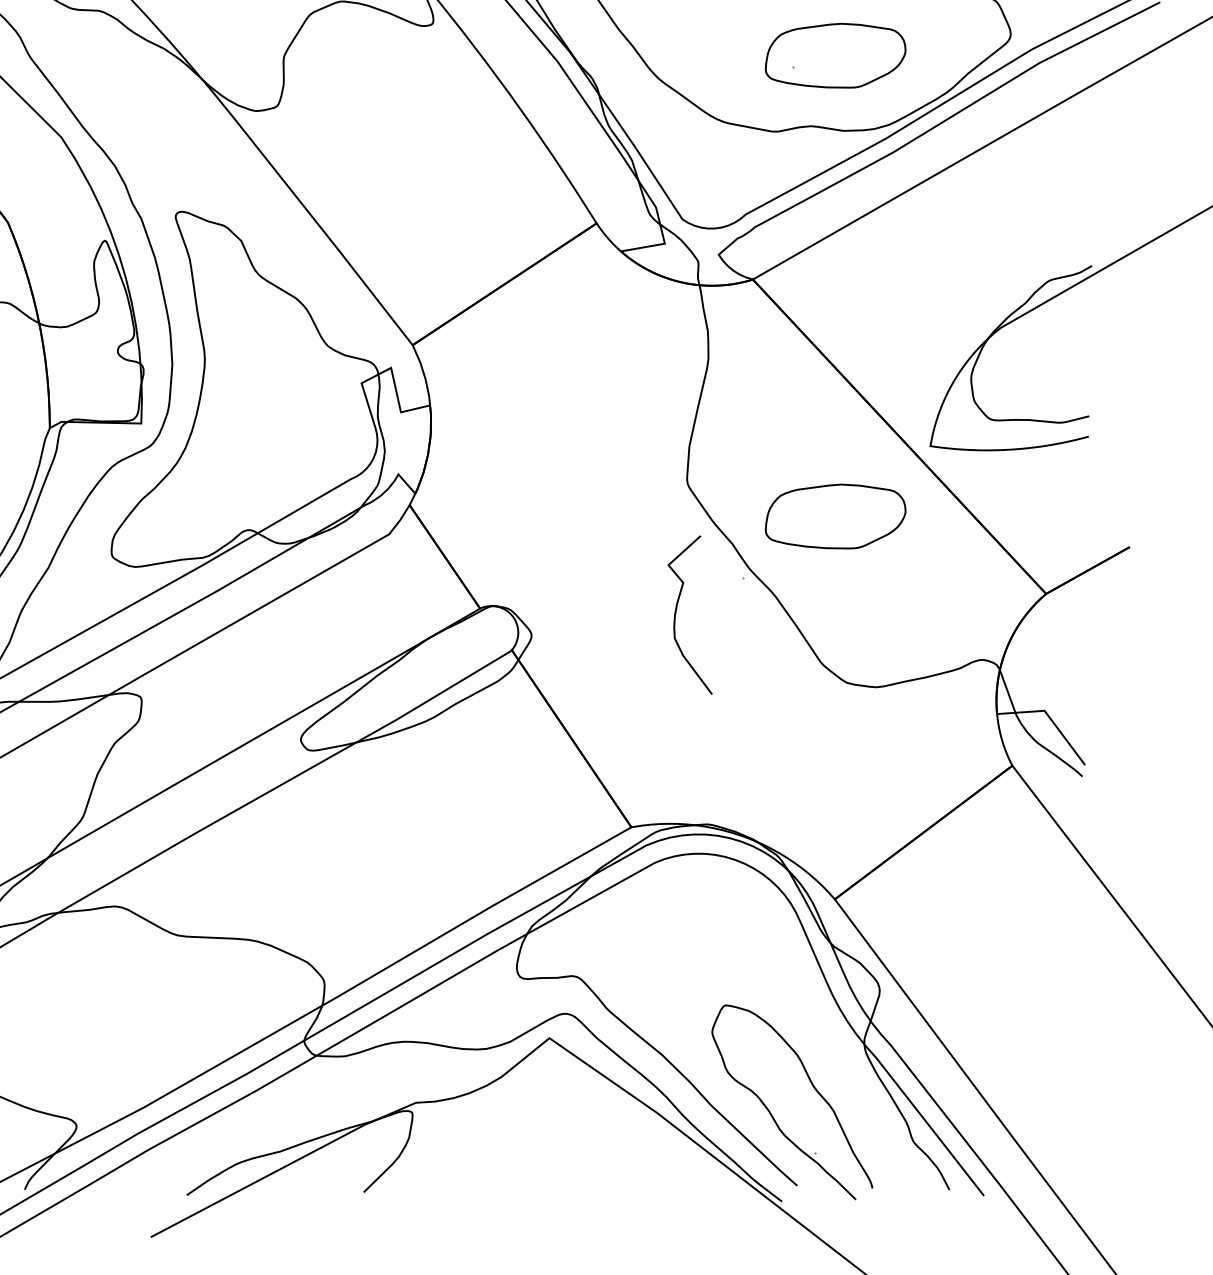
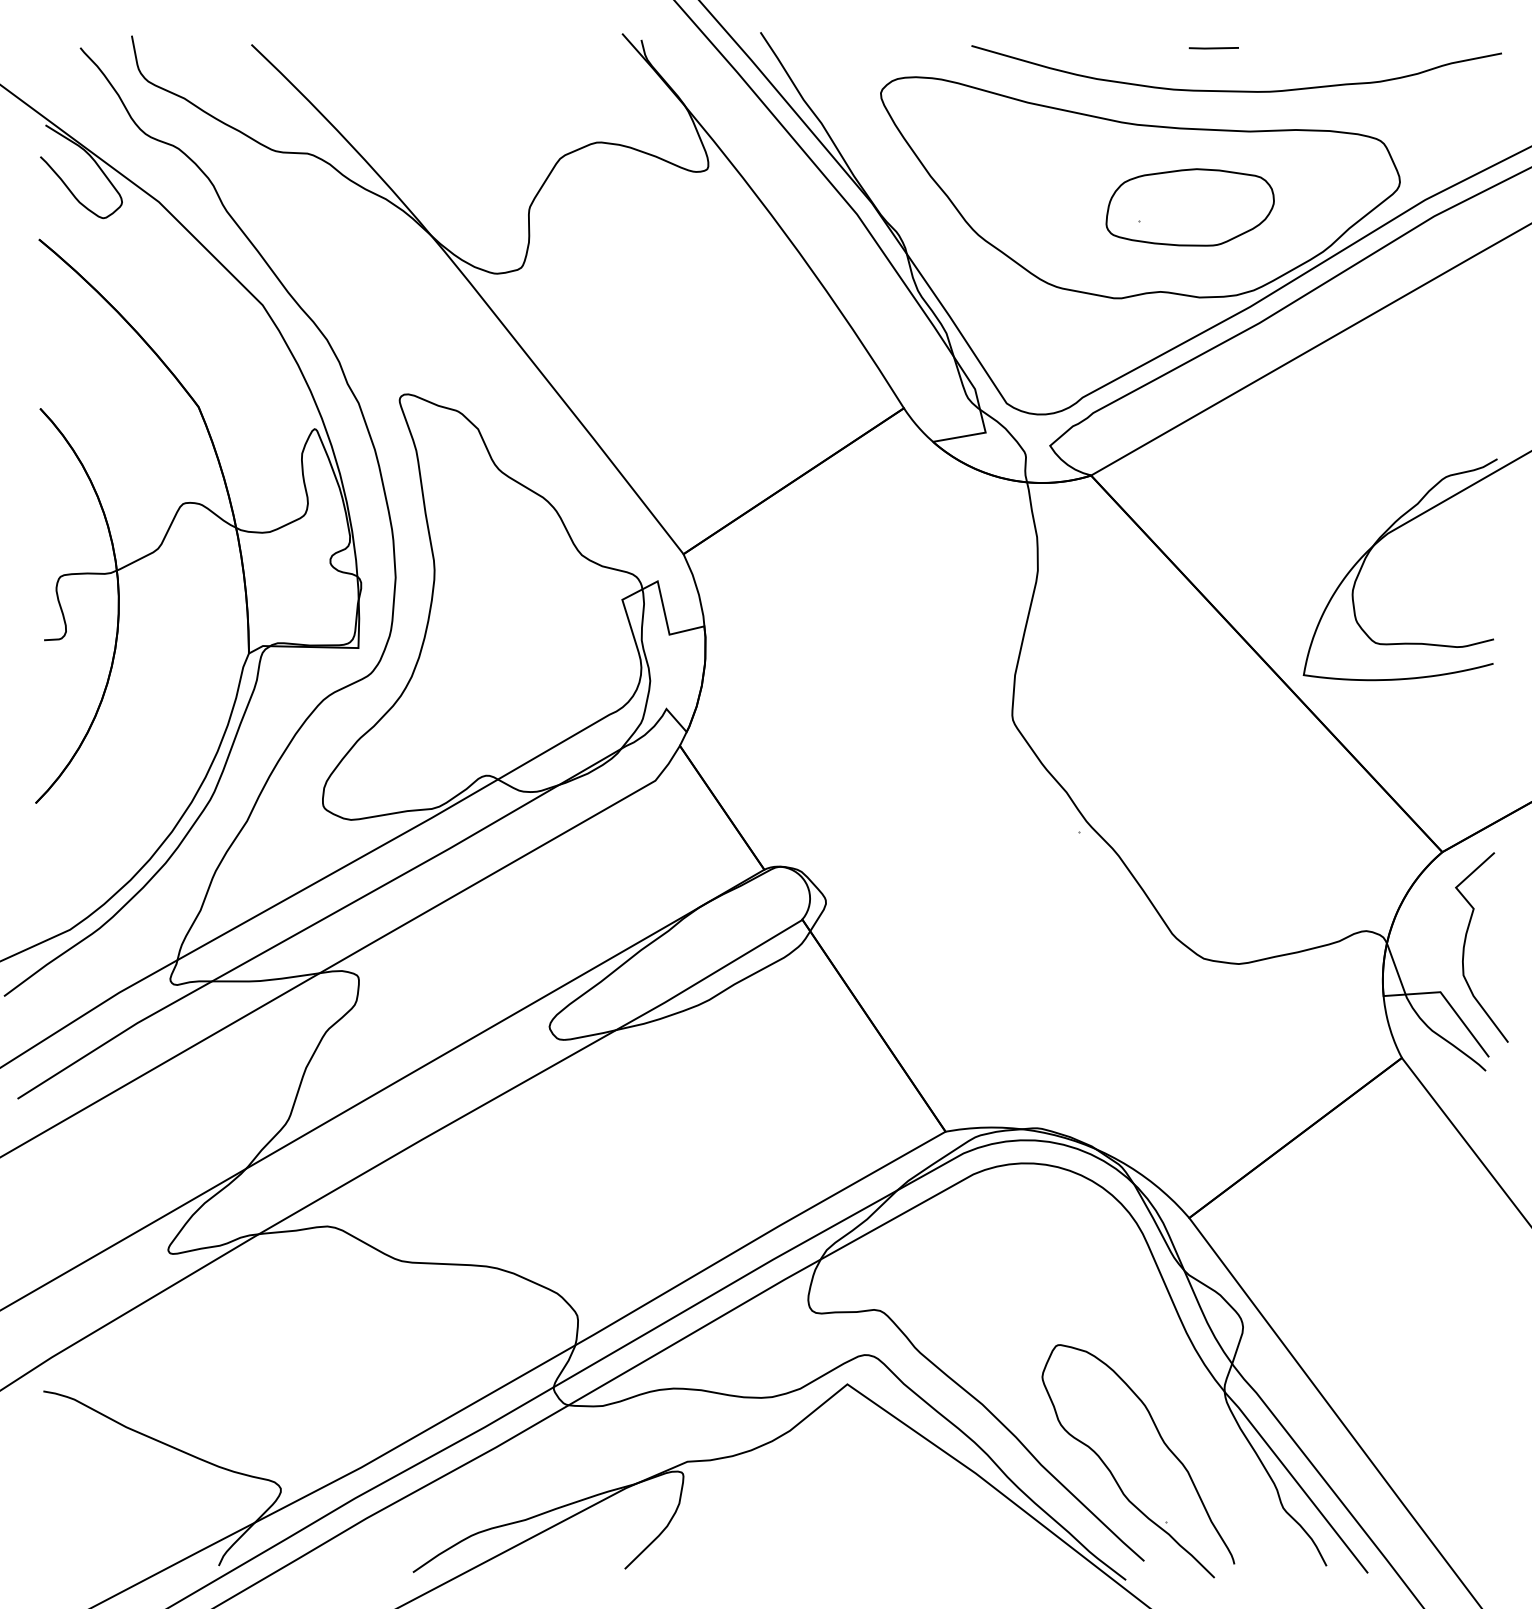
part: (835, 516) -> (1189, 759), removed
curve: (676, 613) -> (1465, 945), moved

